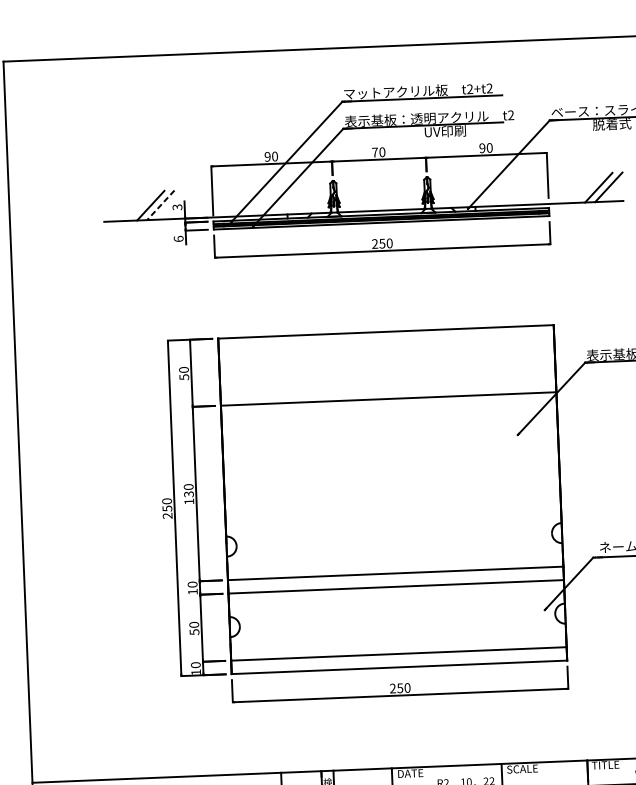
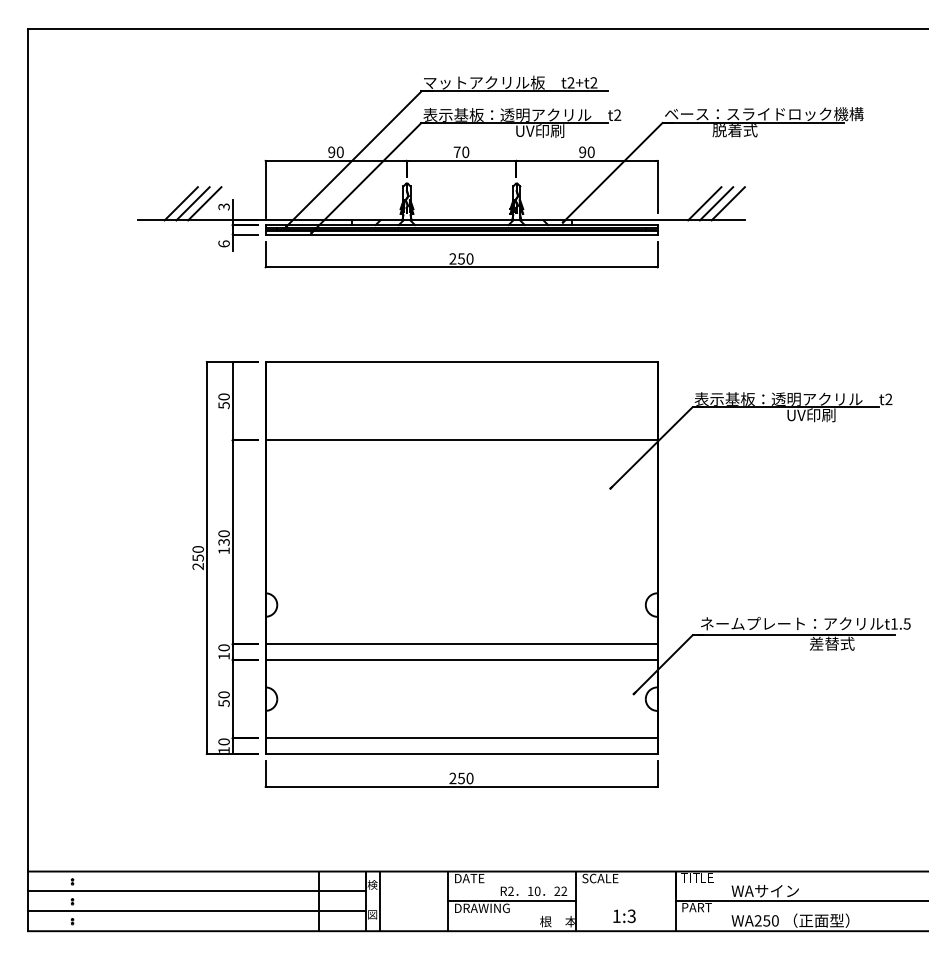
line: (588, 187) -> (704, 203), added
line: (140, 205) -> (180, 203), added
line: (160, 205) -> (204, 203), dashed -> solid

